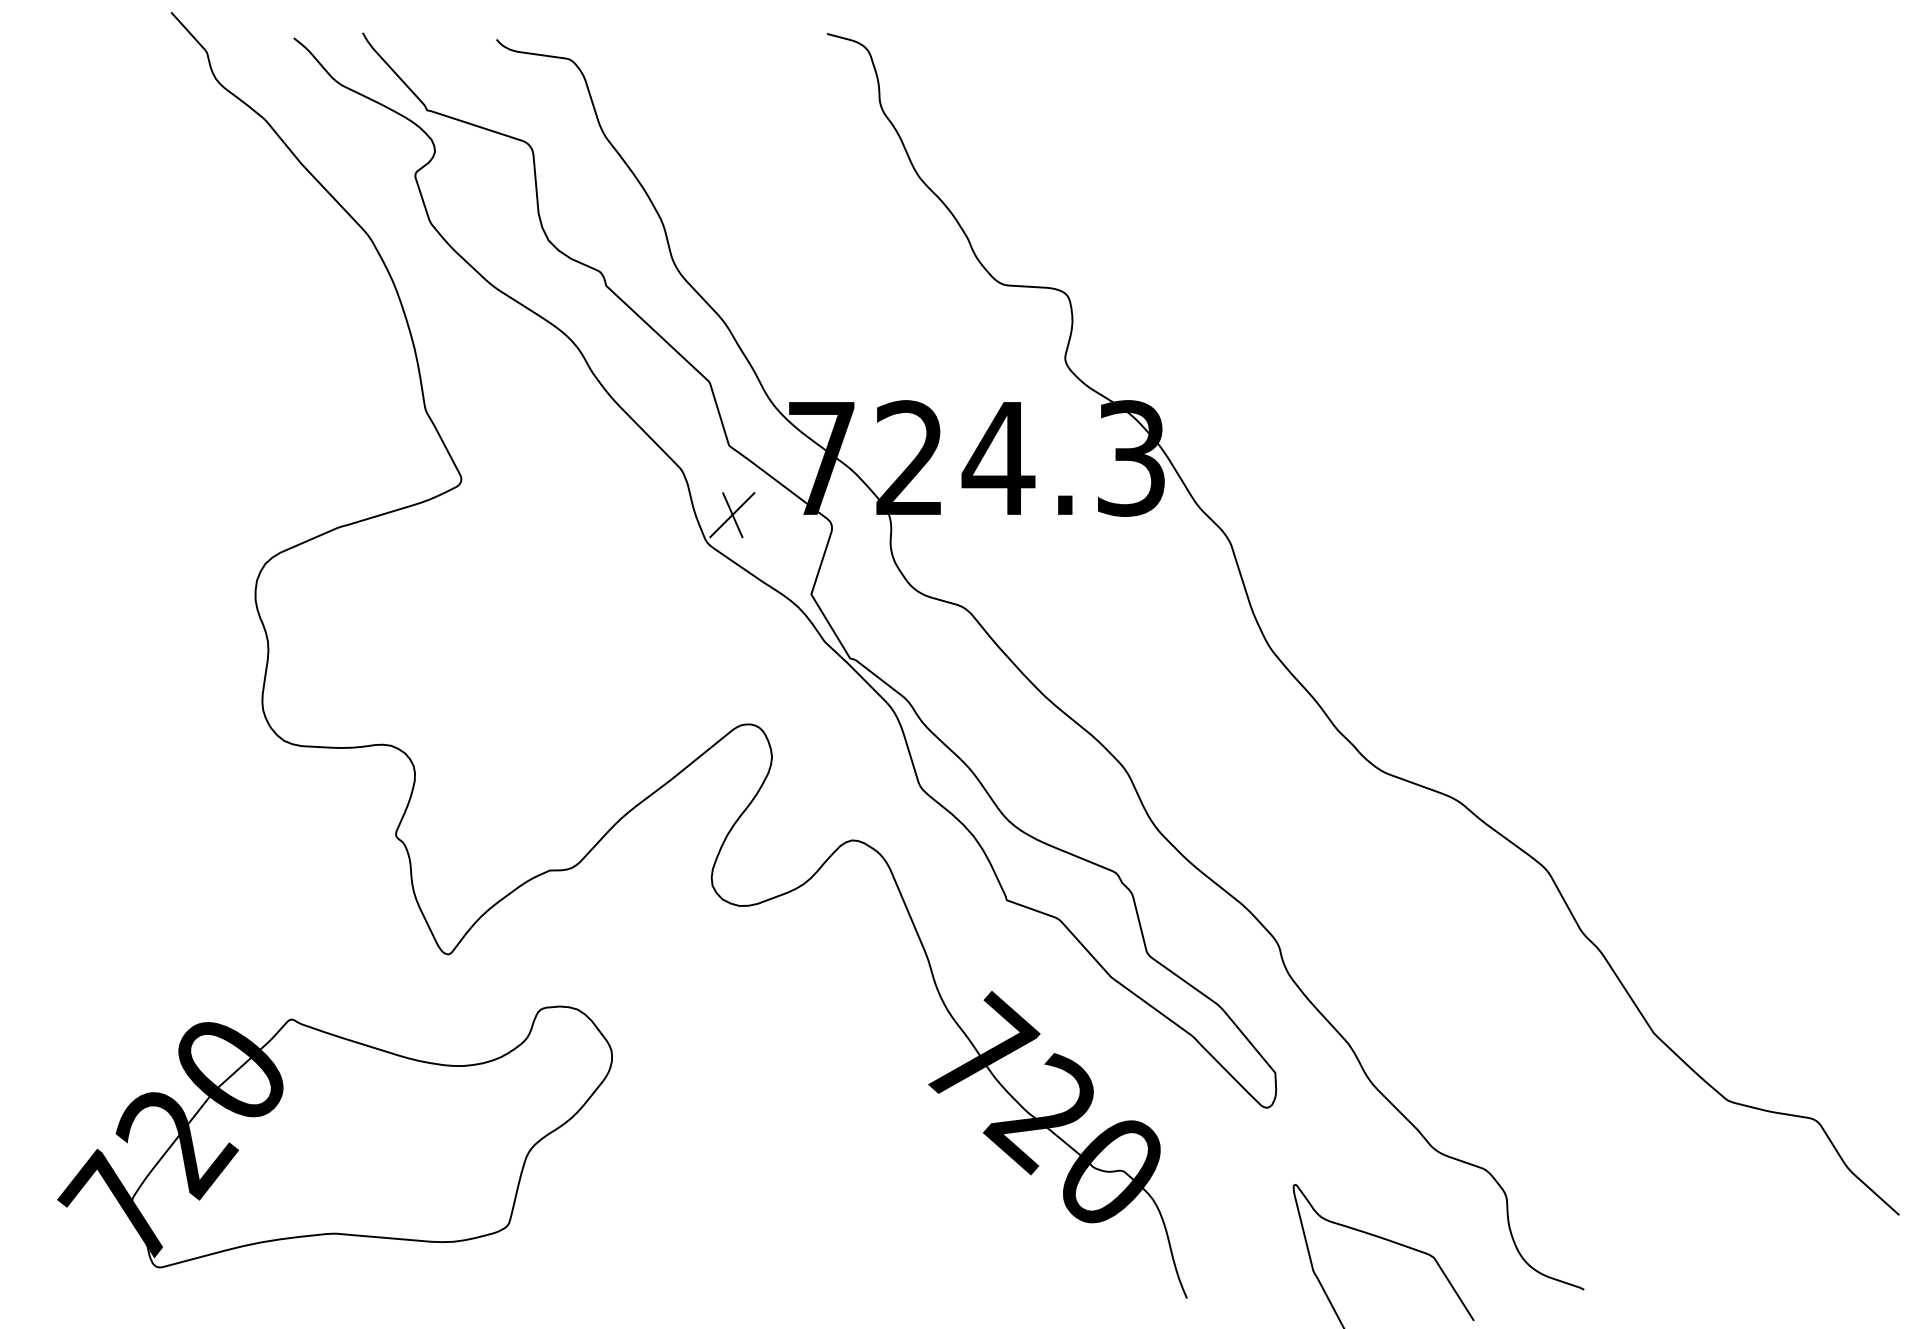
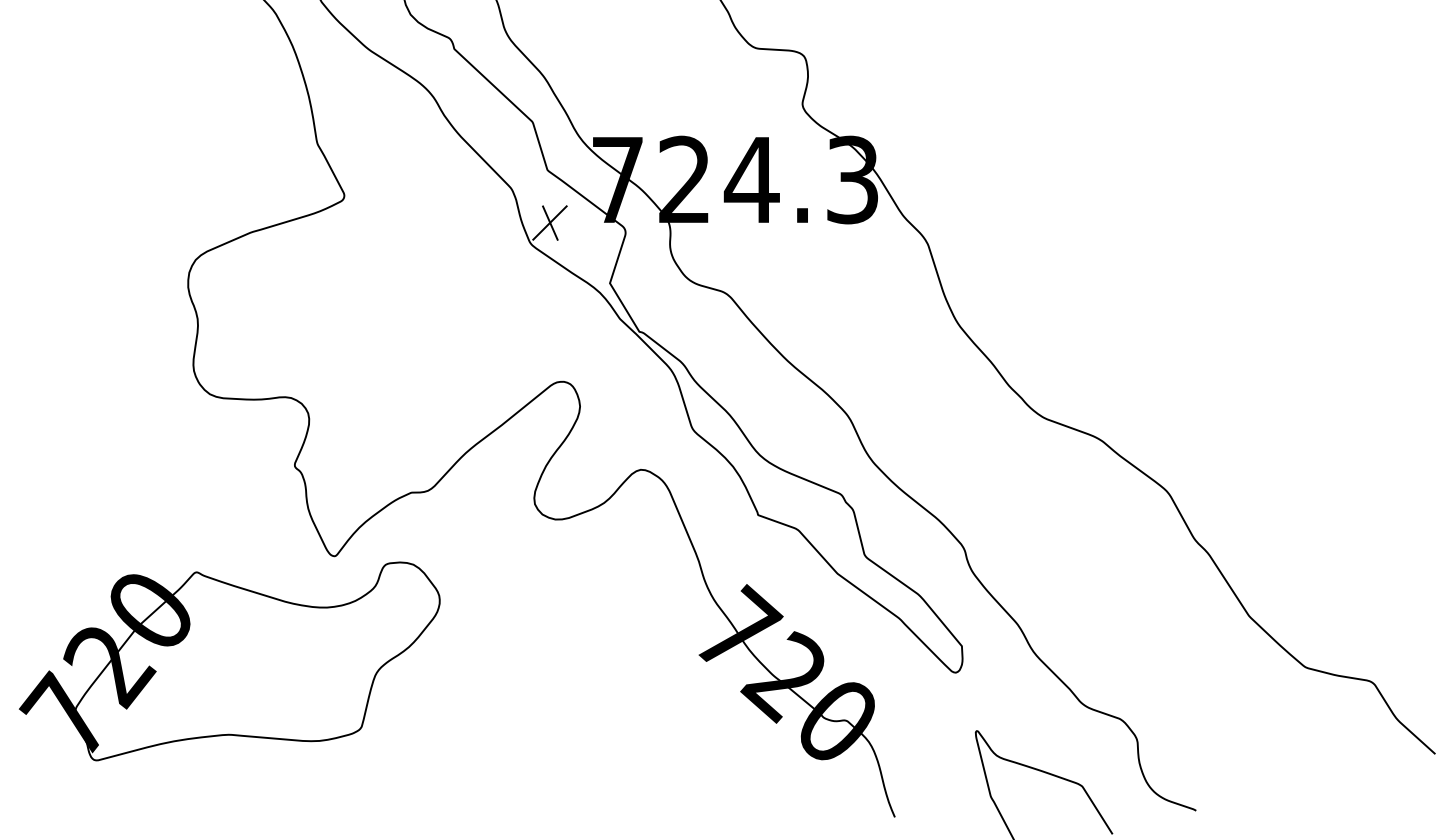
part: (334, 1136) -> (229, 661), moved

